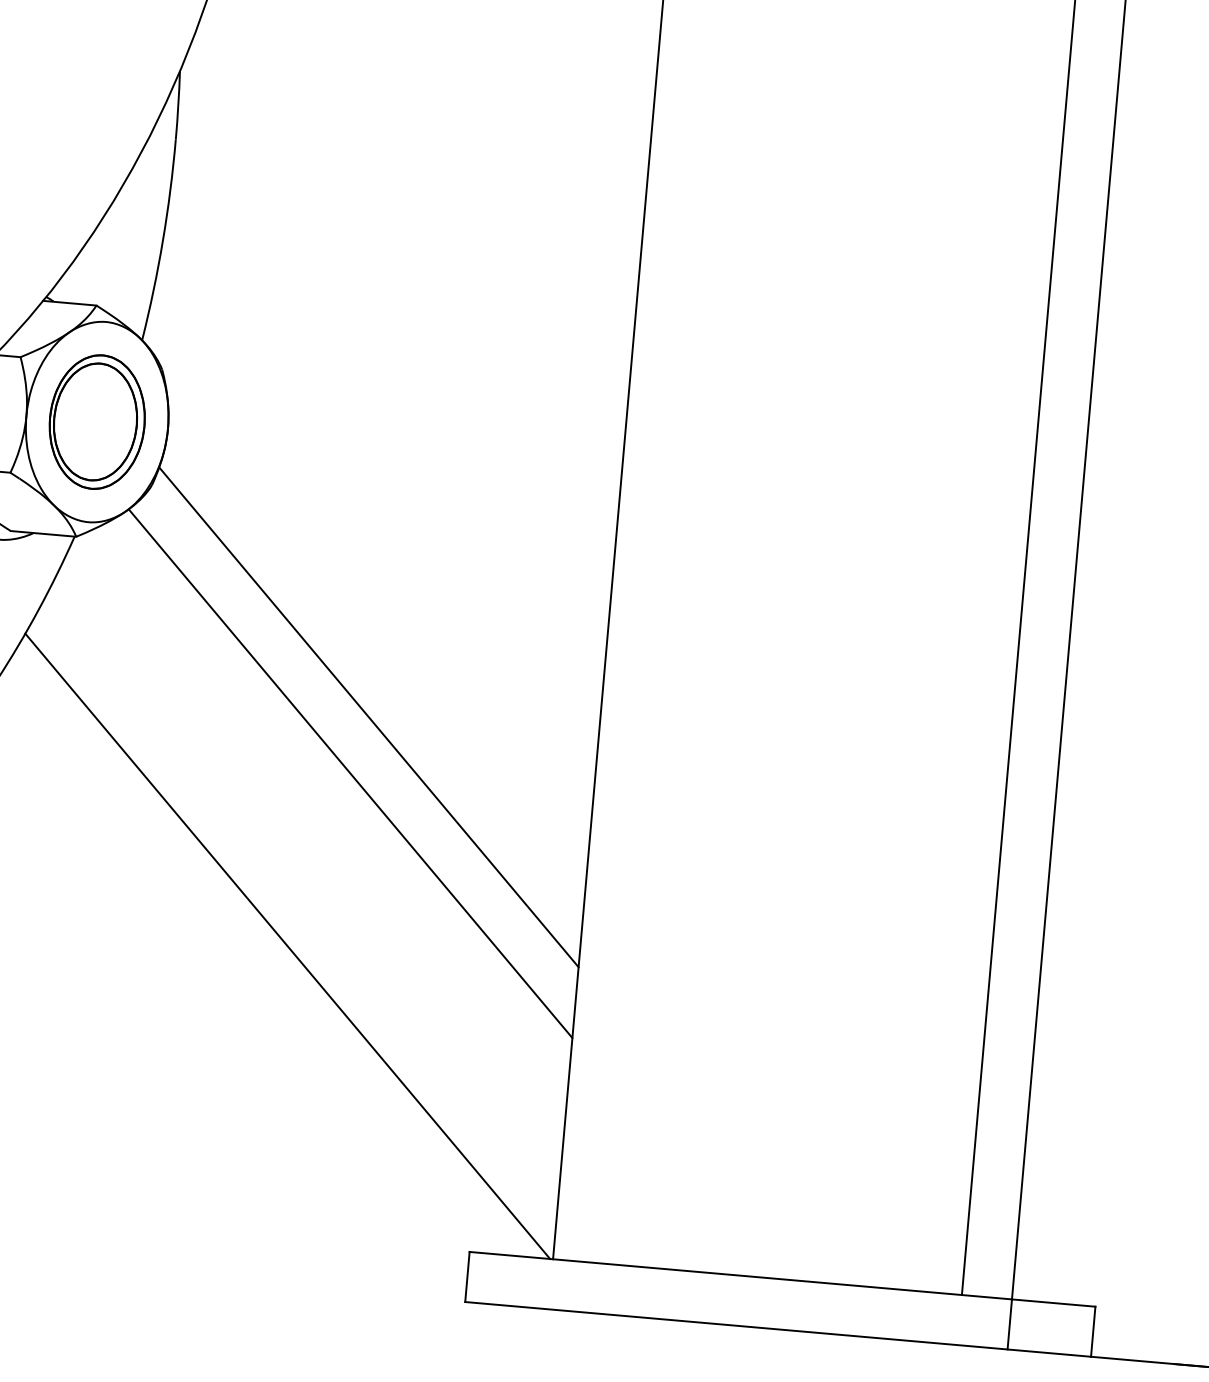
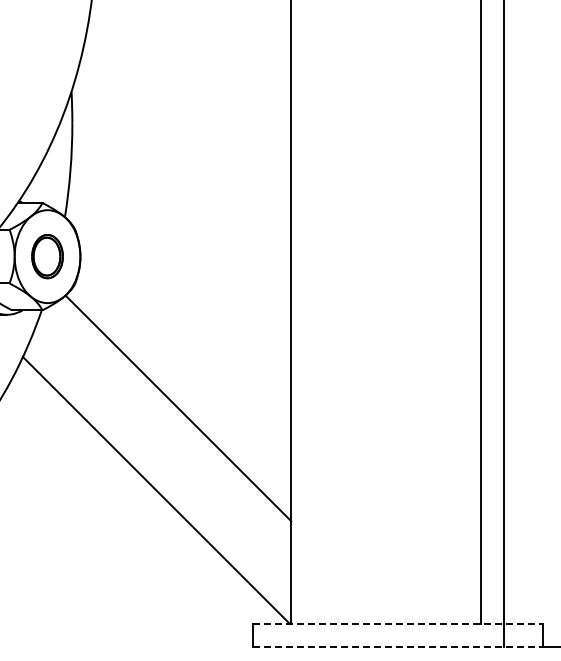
part: (97, 421) -> (47, 256), size x0.7
line: (368, 716) -> (184, 381), removed
line: (784, 1278) -> (398, 623), solid -> dashed
line: (779, 1330) -> (398, 647), solid -> dashed

